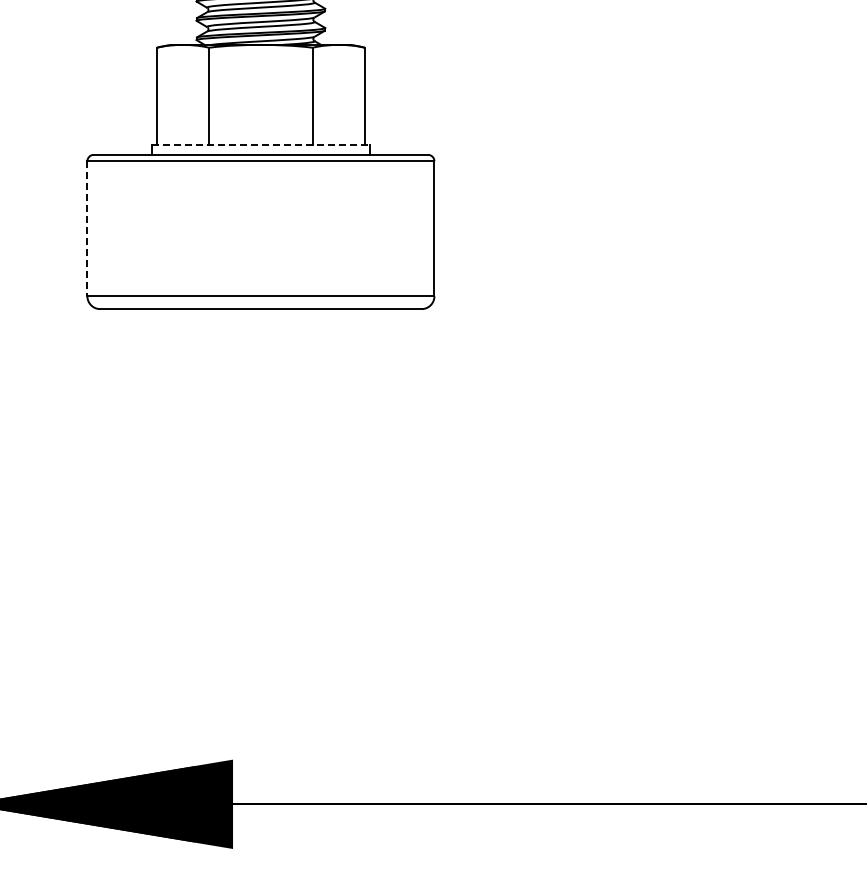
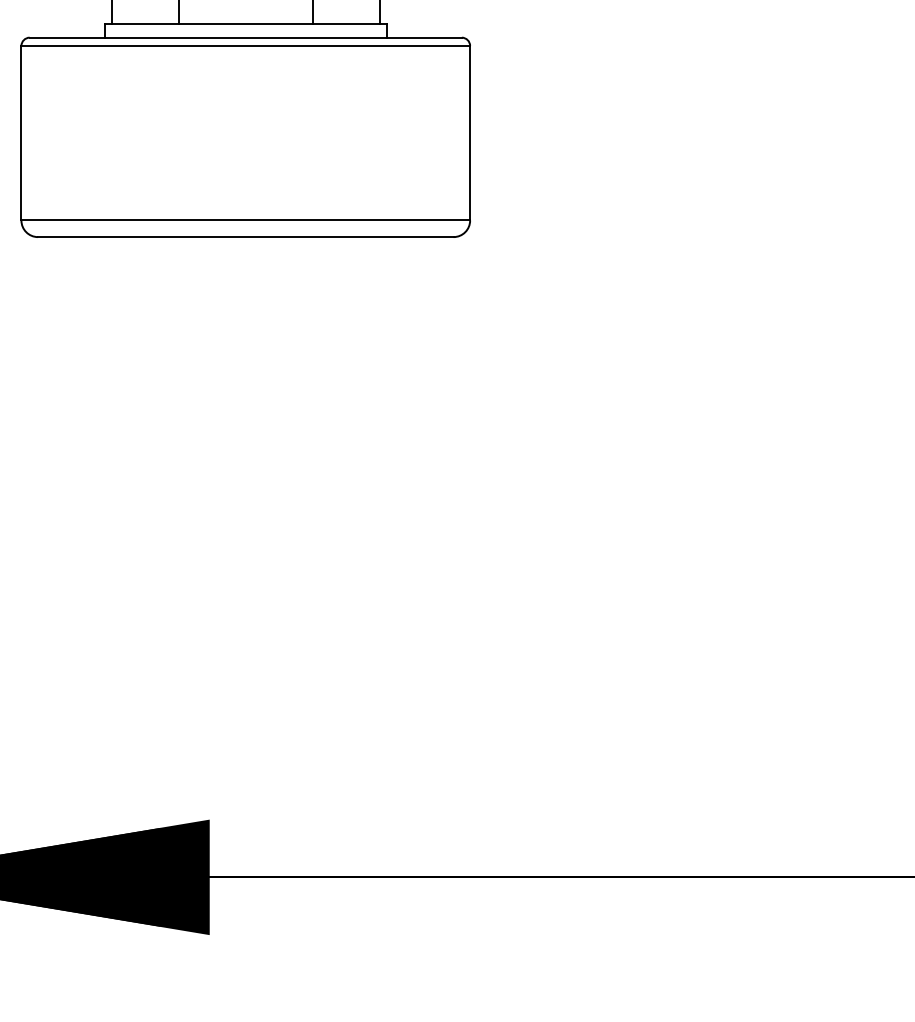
line: (261, 144) -> (246, 24), dashed -> solid
line: (87, 229) -> (21, 134), dashed -> solid

